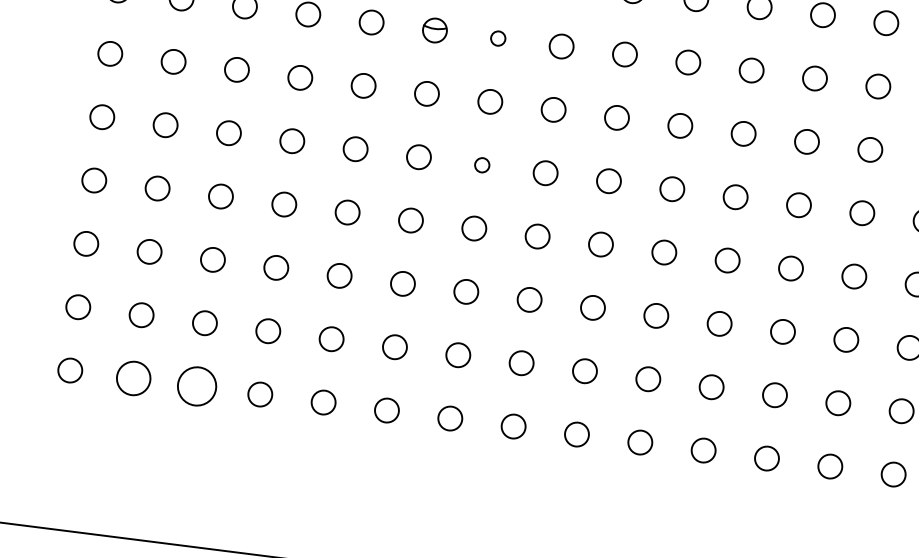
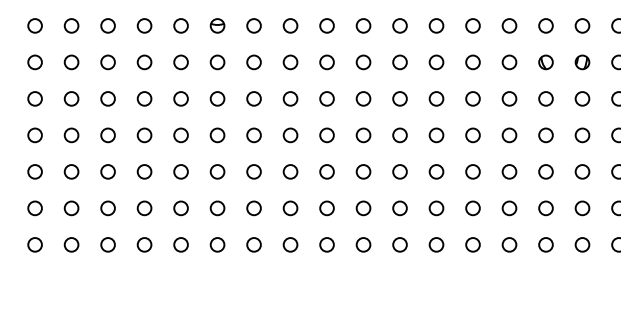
circle: (497, 37) -> (253, 25), size x1.67
circle: (481, 164) -> (253, 98), size x1.67
circle: (133, 377) -> (71, 244), size x0.71
circle: (196, 385) -> (107, 244), size x0.62

